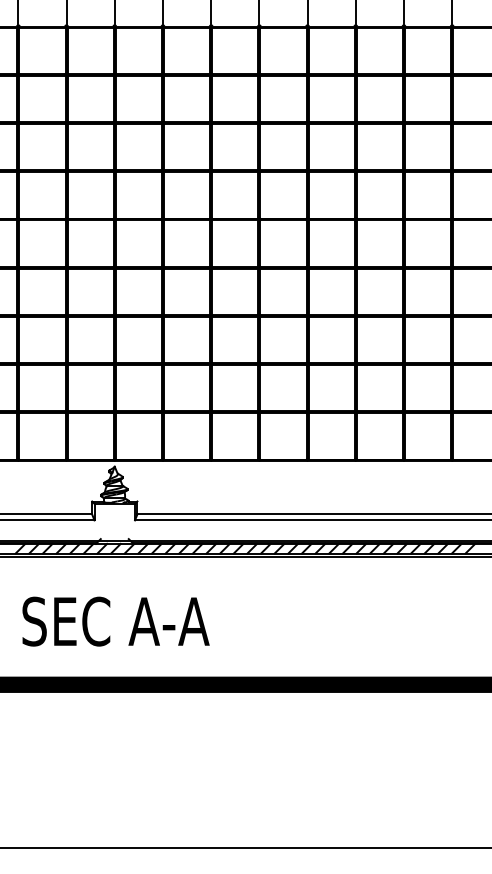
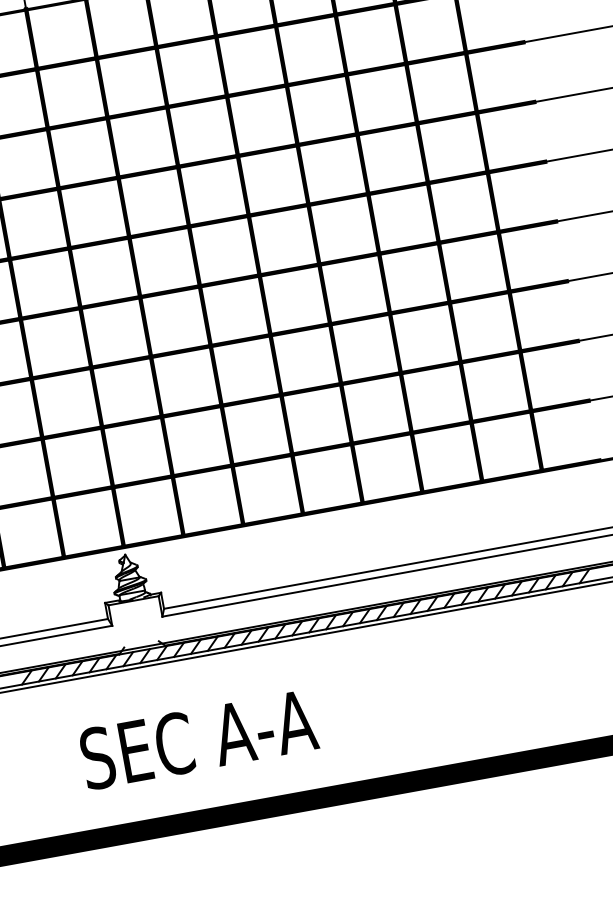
text: (115, 621) -> (198, 739), moved

